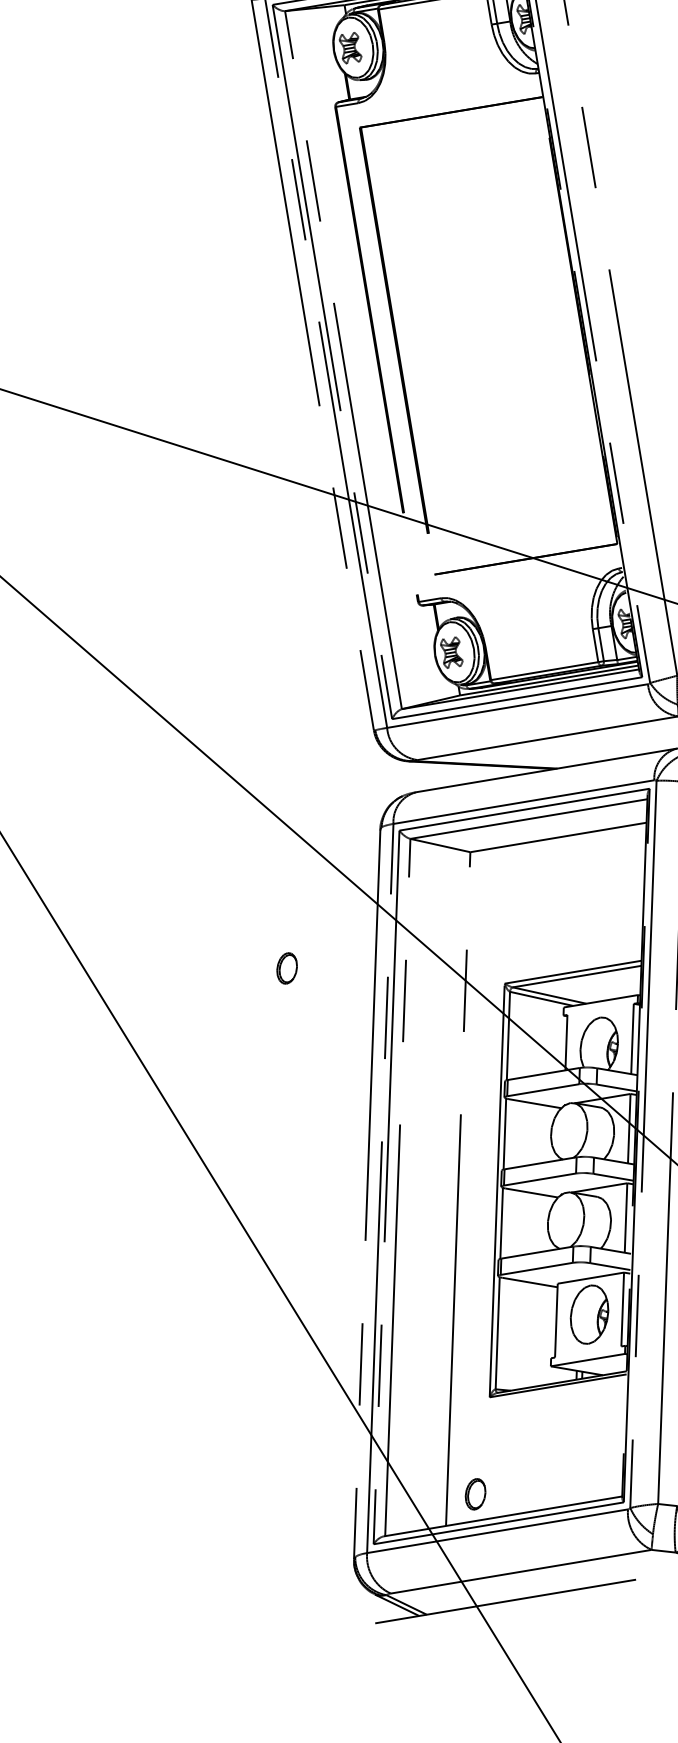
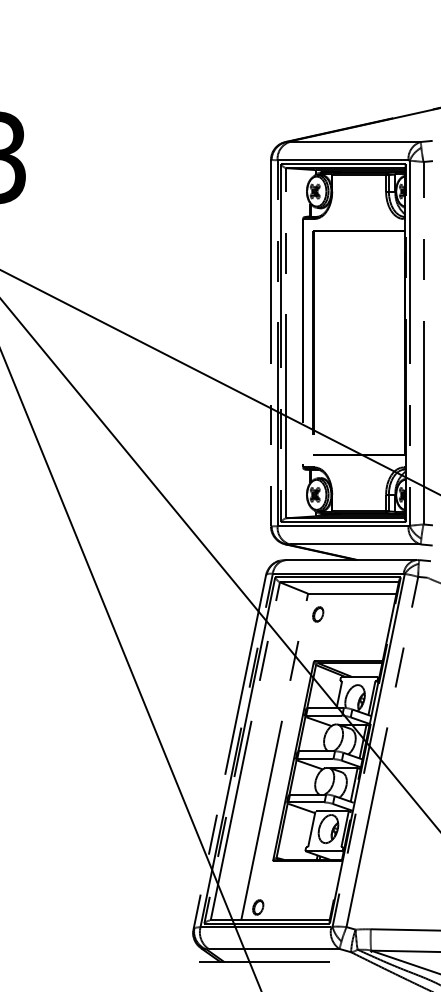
part: (287, 968) -> (318, 614), moved

